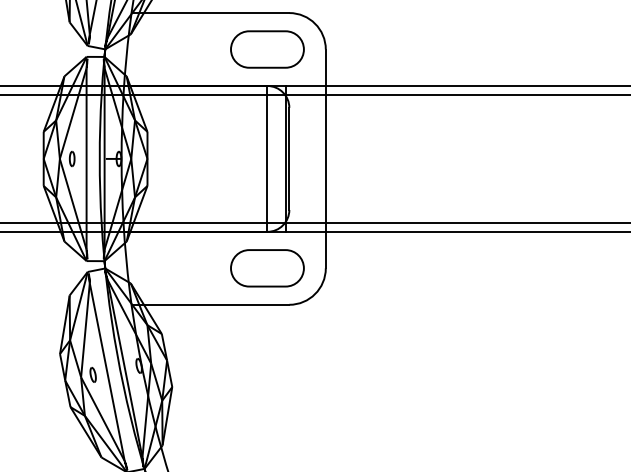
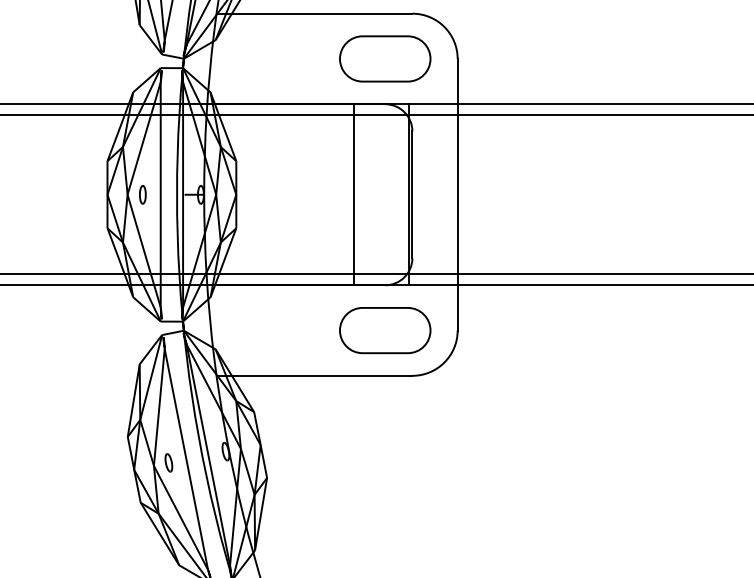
line: (266, 158) -> (354, 194), moved

